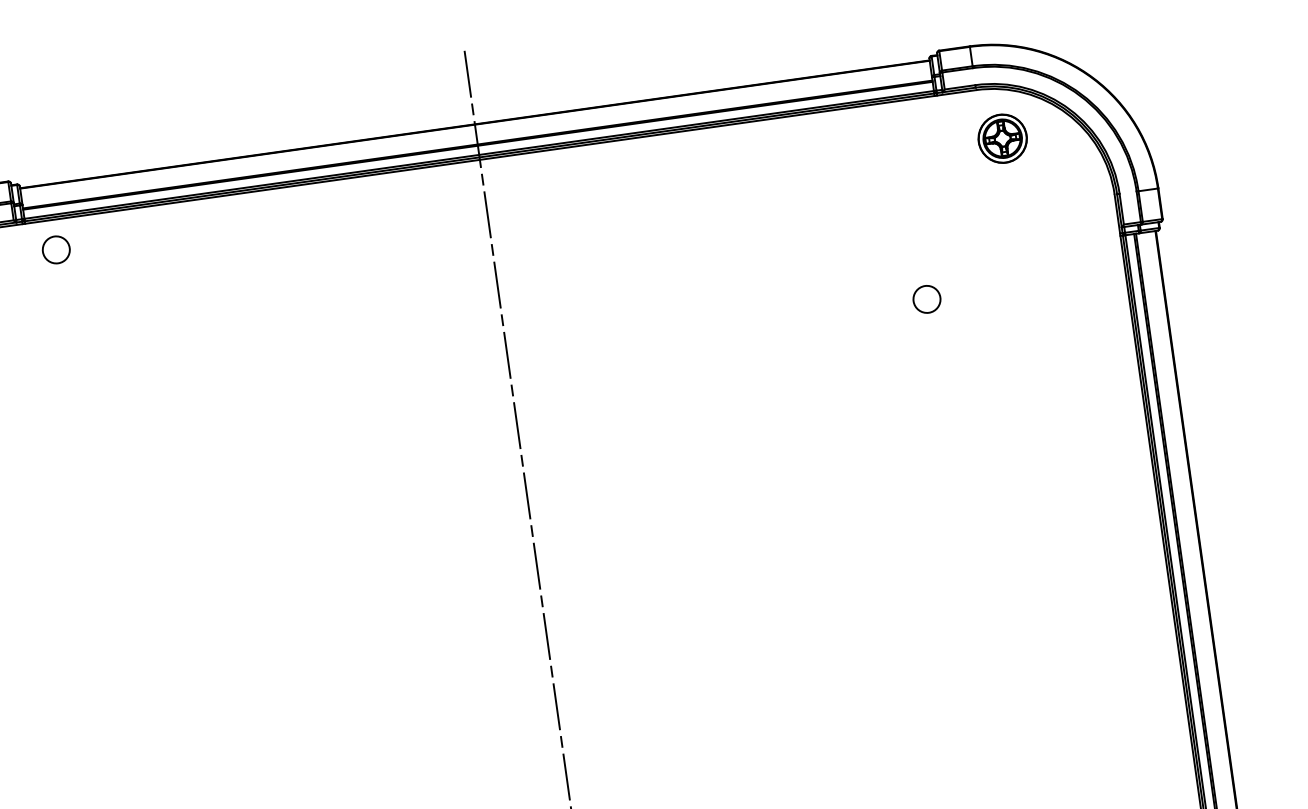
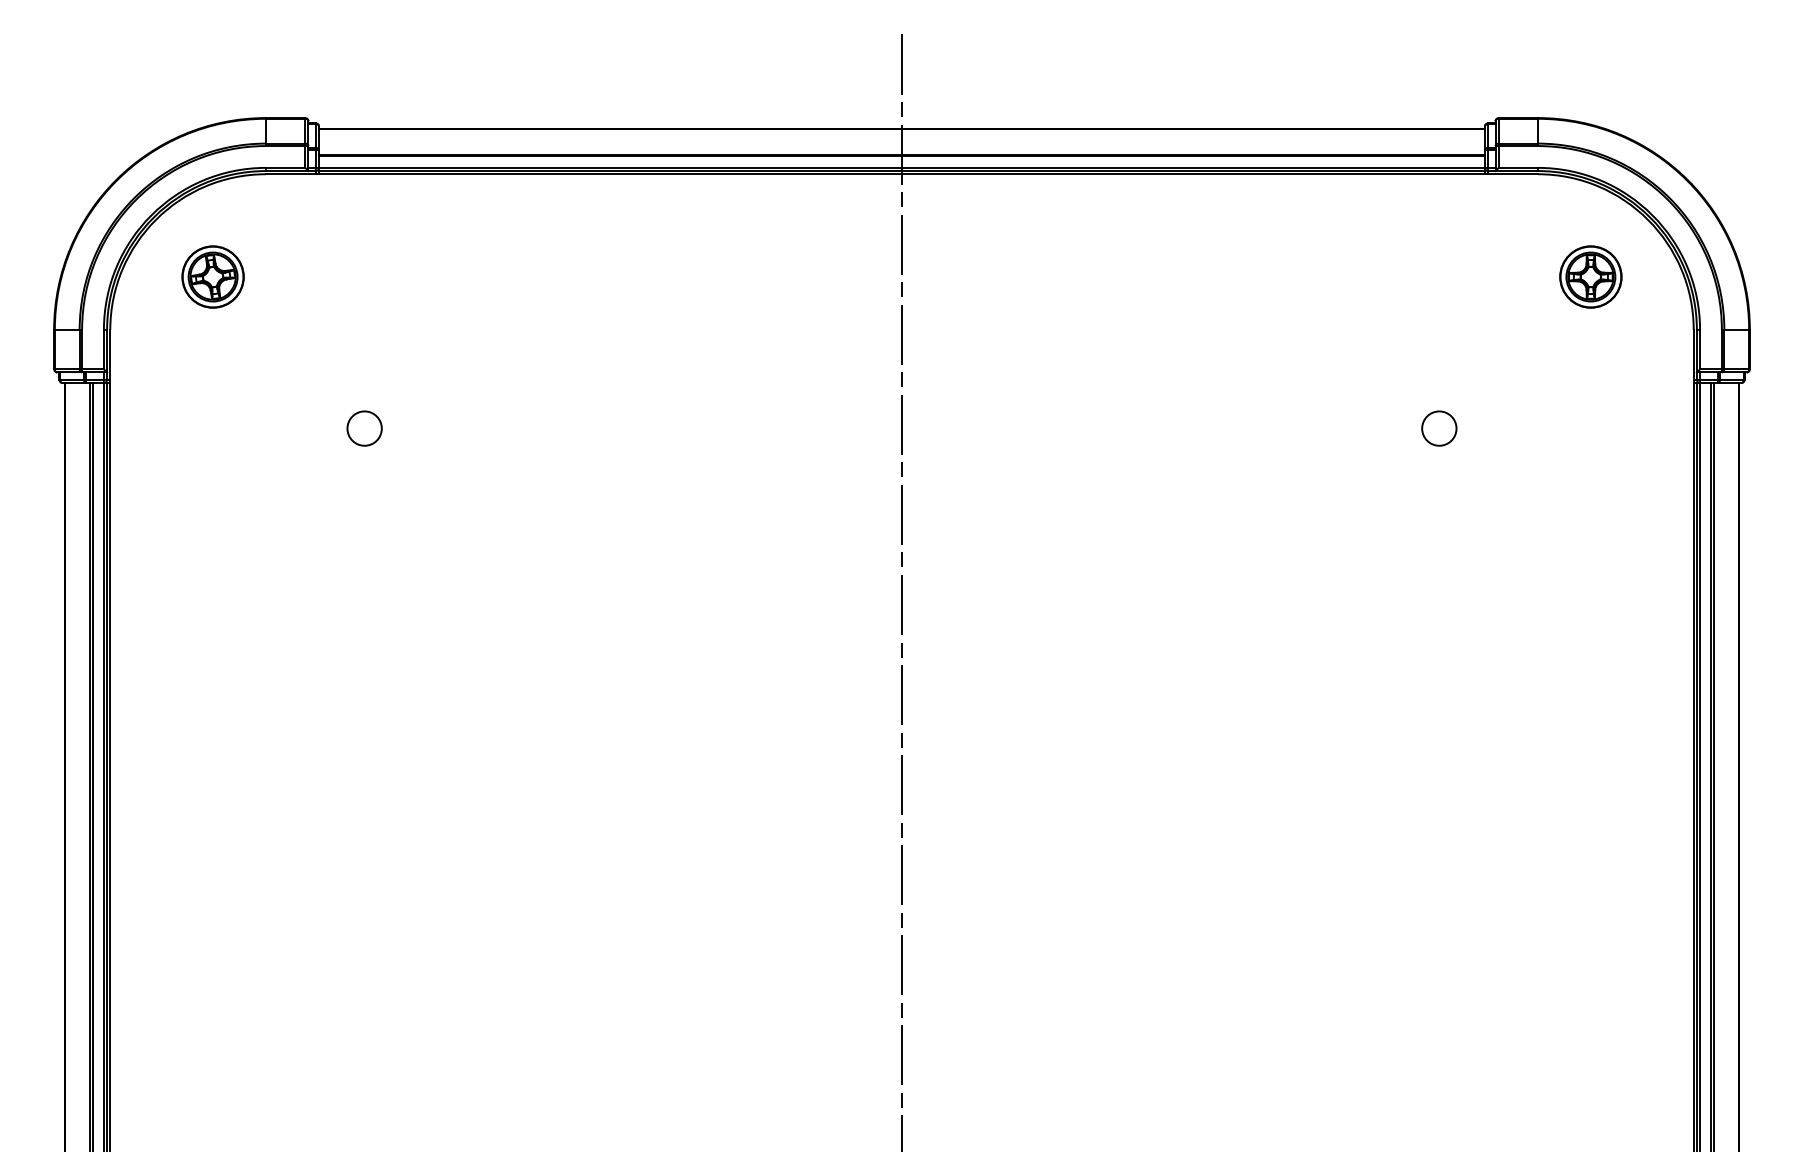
part: (1002, 138) -> (1590, 276), moved
circle: (56, 249) -> (364, 428), moved

